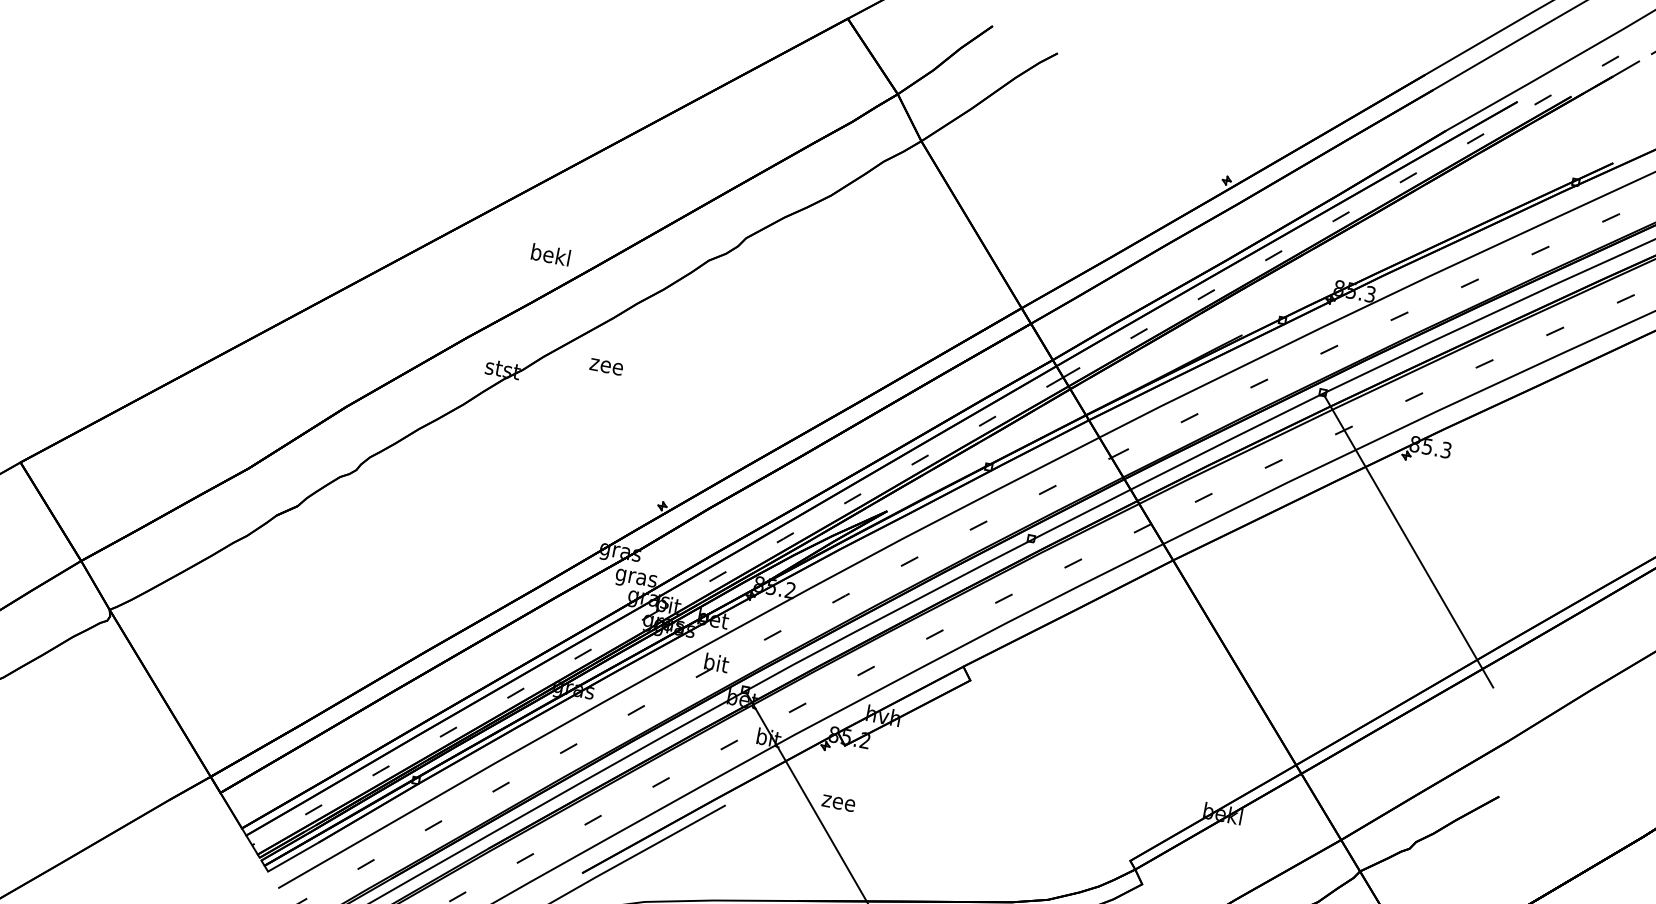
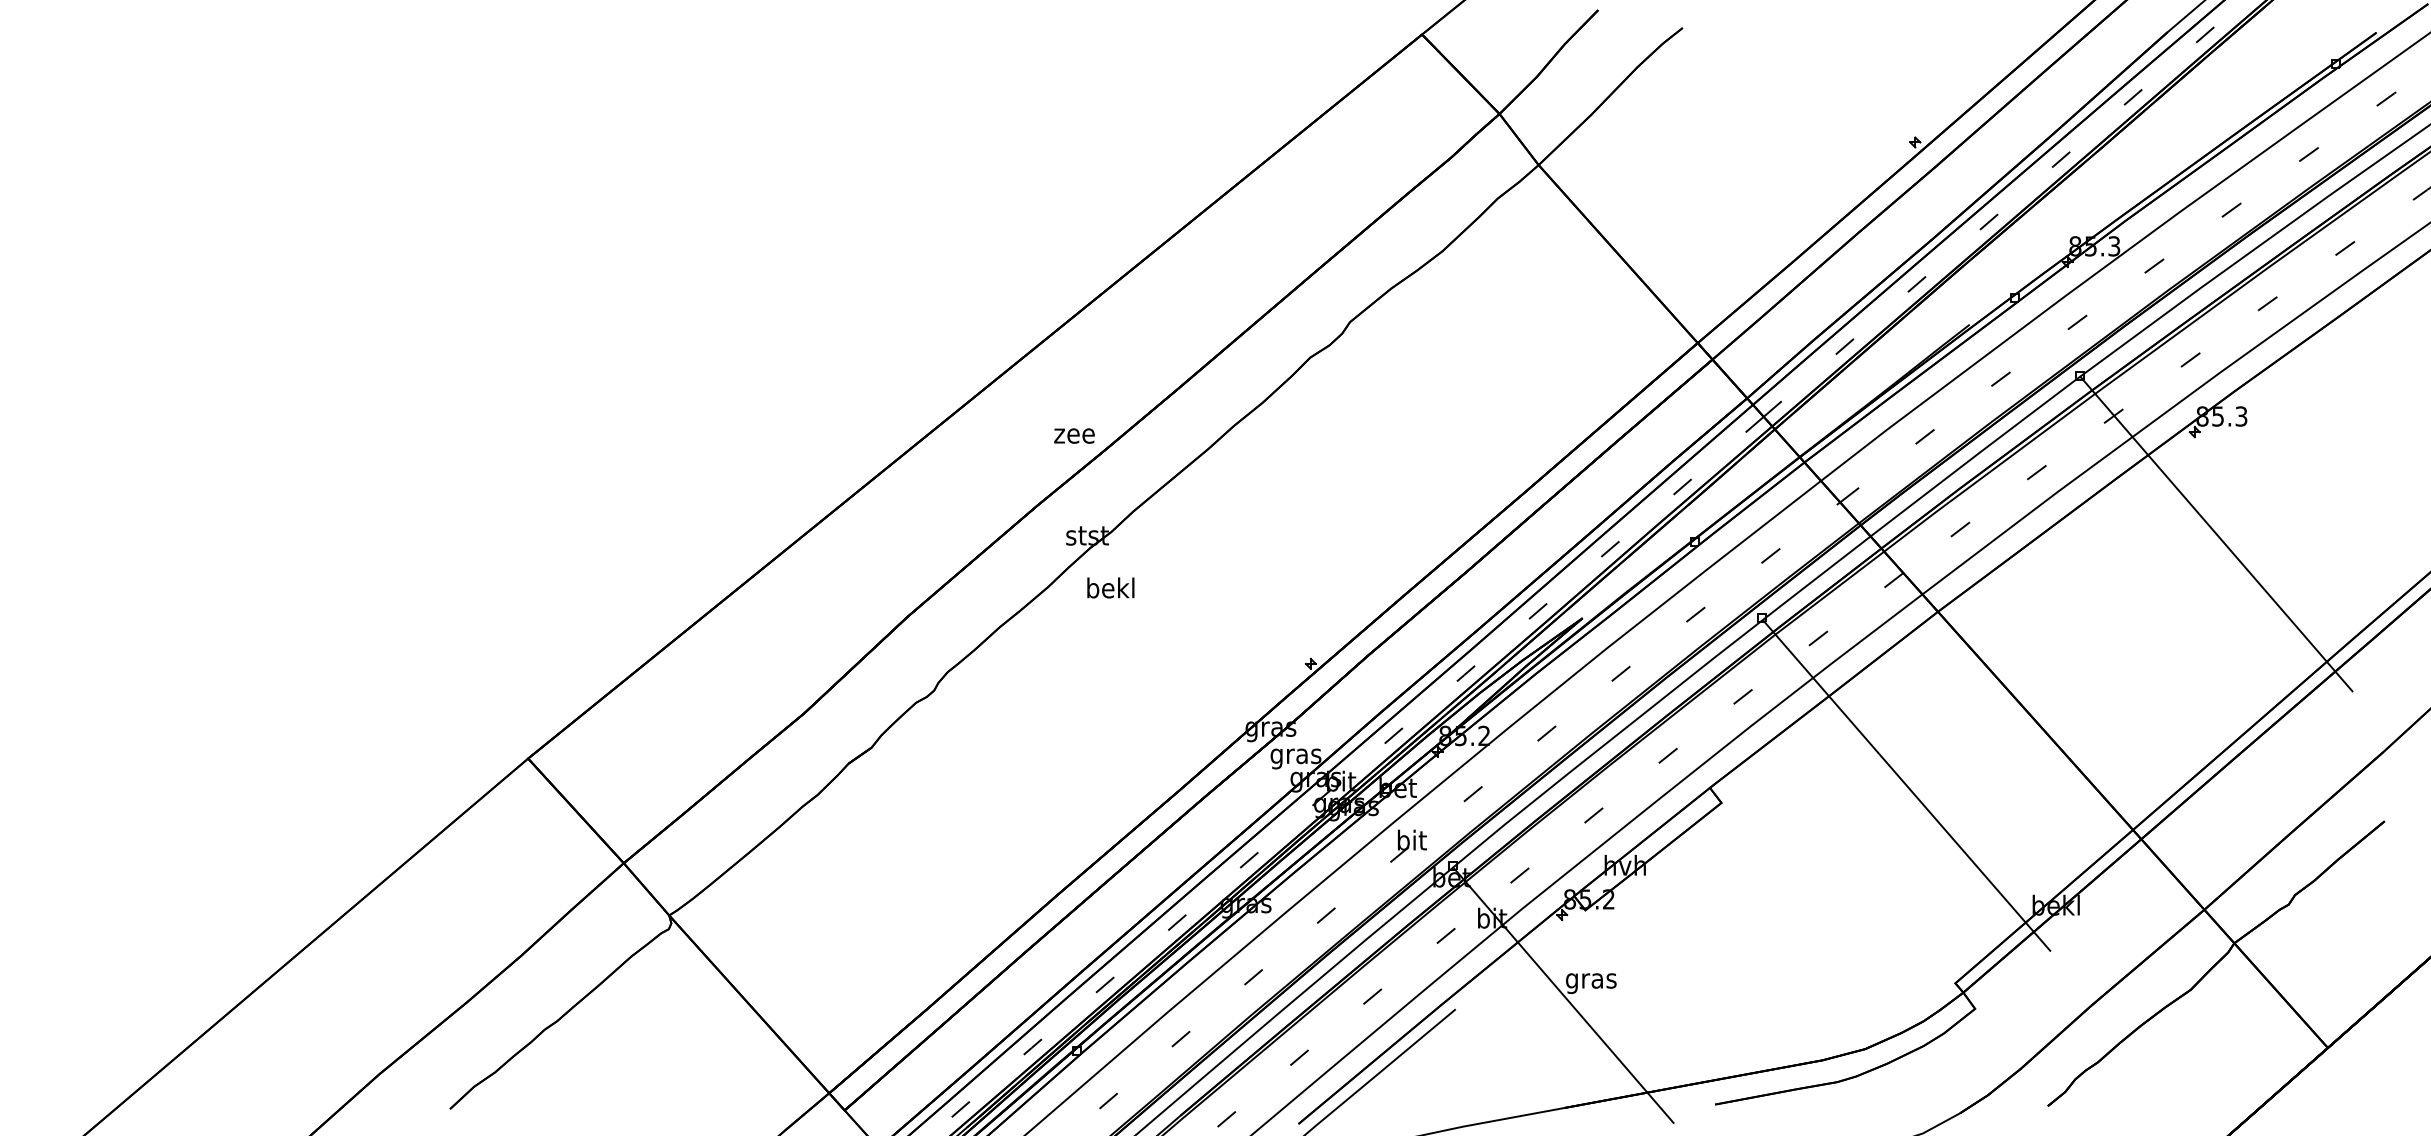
text: (550, 254) -> (1110, 587), moved
text: (606, 366) -> (1074, 435), moved
line: (1121, 694) -> (1906, 785), added
text: (838, 805) -> (1591, 983), zee -> gras

